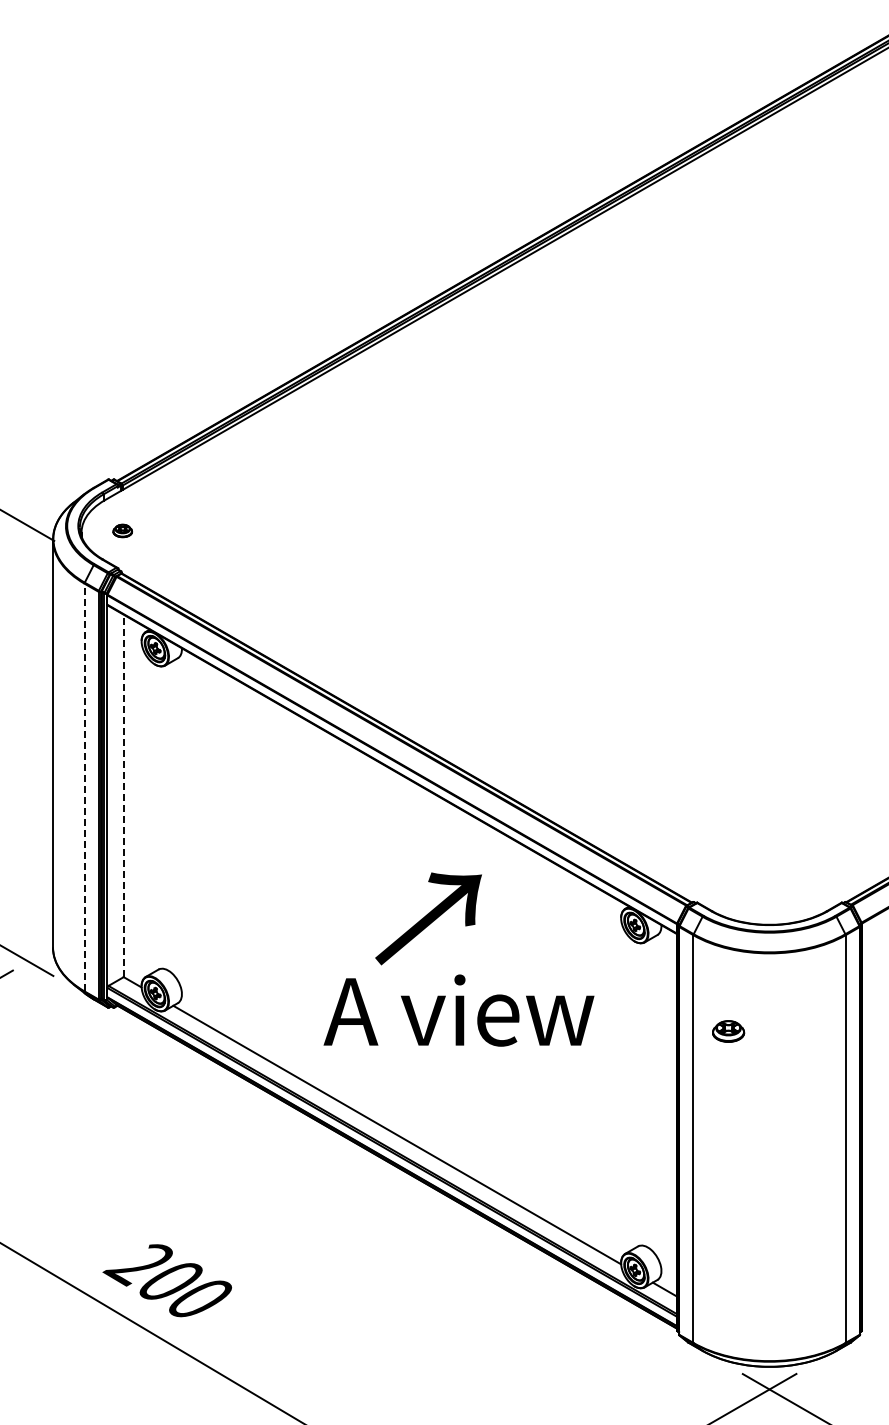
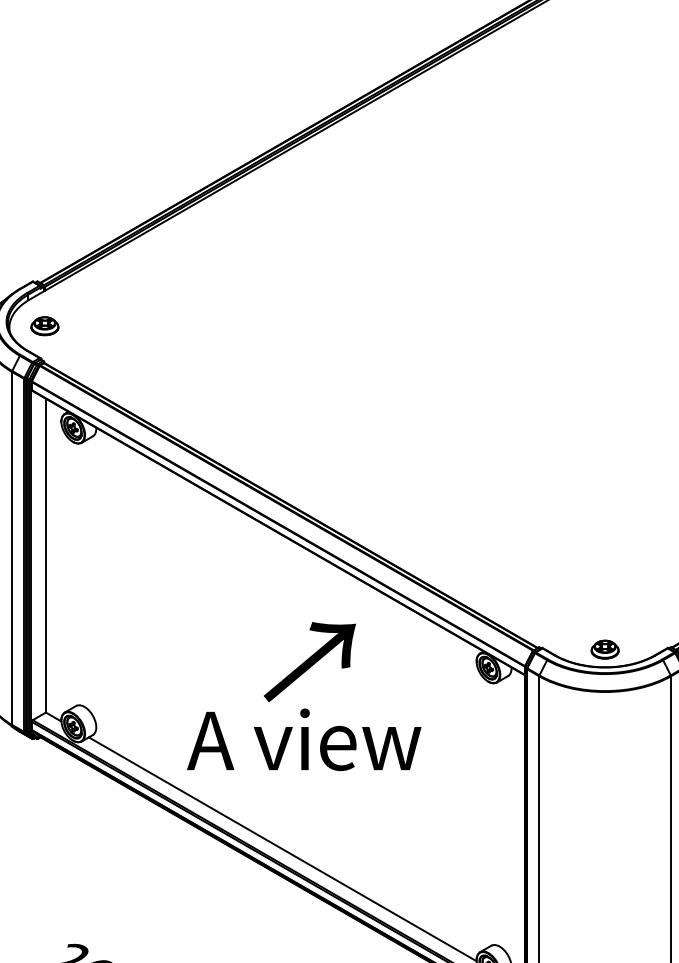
part: (122, 530) -> (44, 325), size x1.67
line: (84, 787) -> (11, 548), dashed -> solid
line: (123, 795) -> (45, 555), dashed -> solid
text: (458, 1010) -> (303, 739), moved
part: (728, 1031) -> (605, 649), moved

